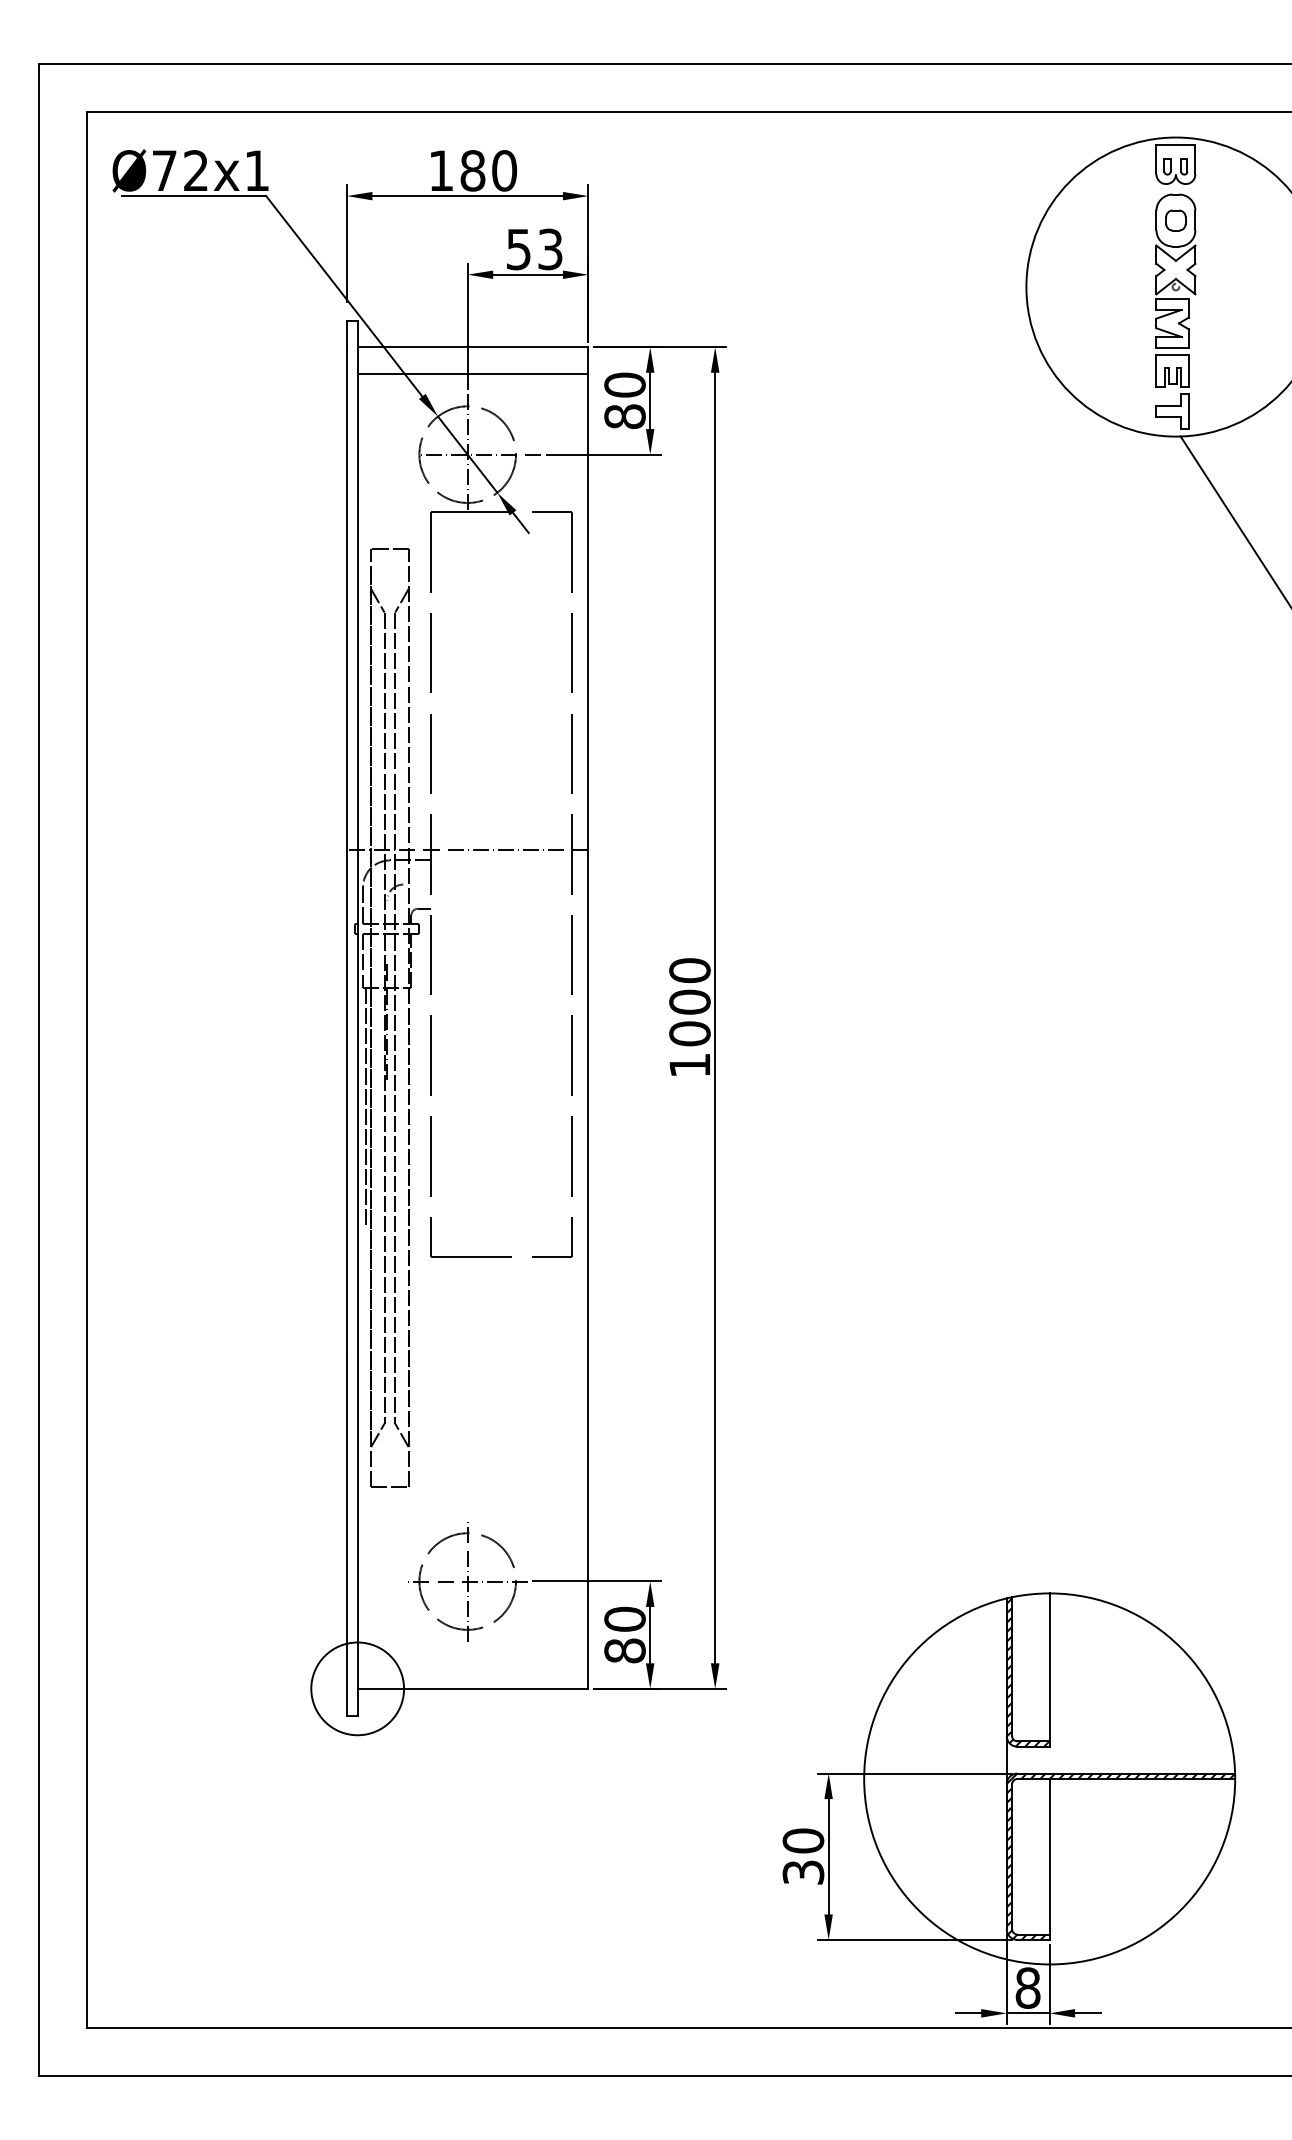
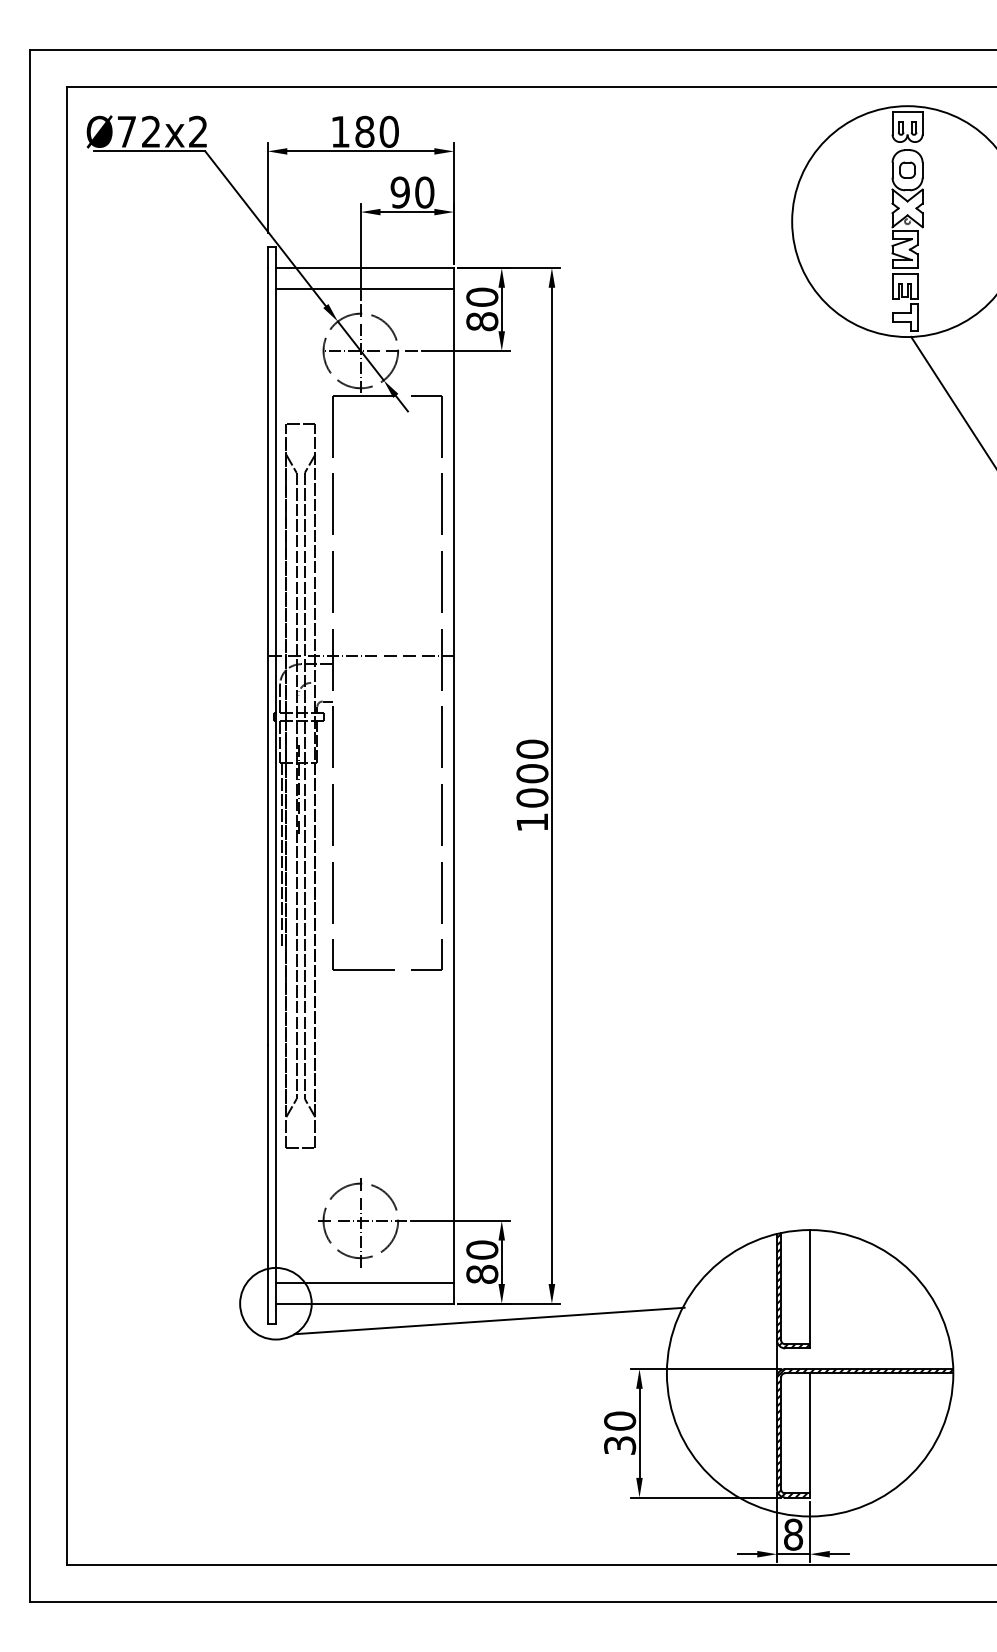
text: (257, 170) -> (198, 131), Ø72x1 -> Ø72x2
text: (534, 249) -> (412, 192), 53 -> 90
line: (472, 1662) -> (364, 1283), added
line: (634, 1710) -> (489, 1320), added

